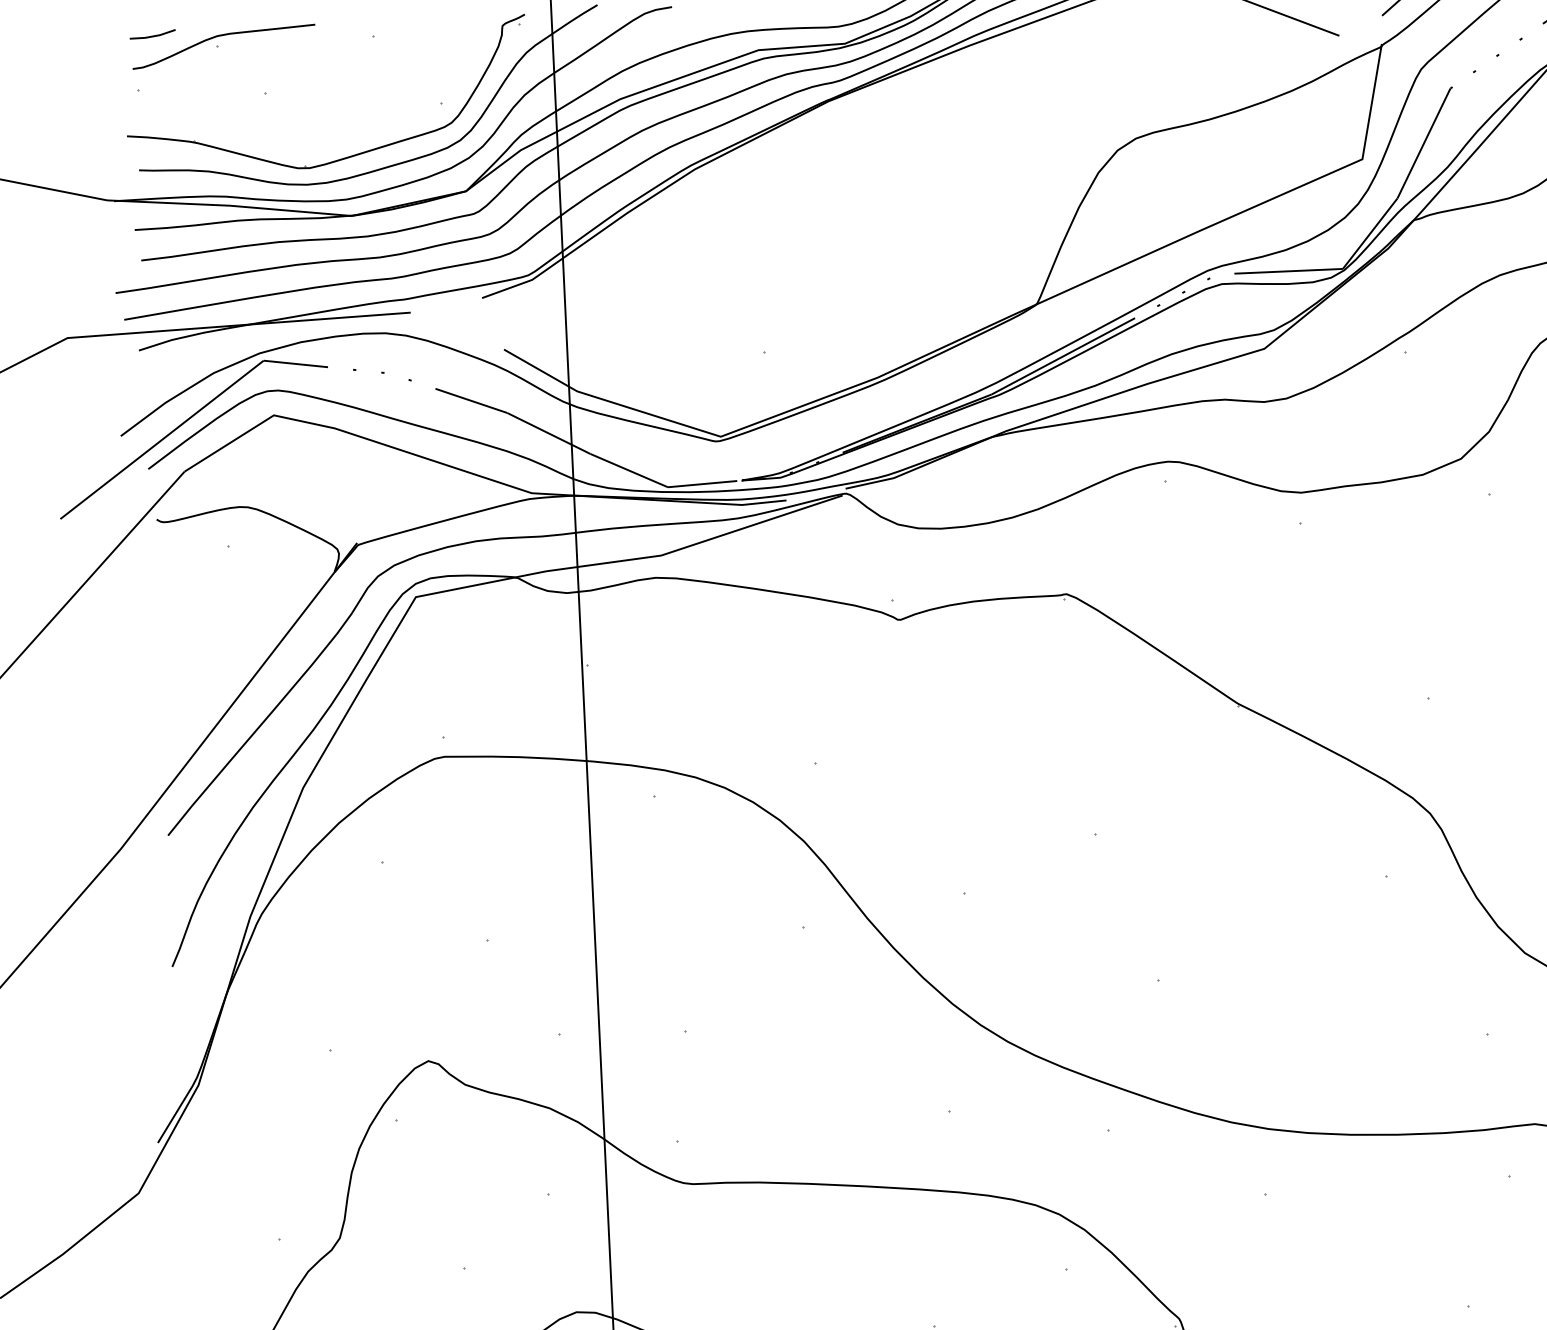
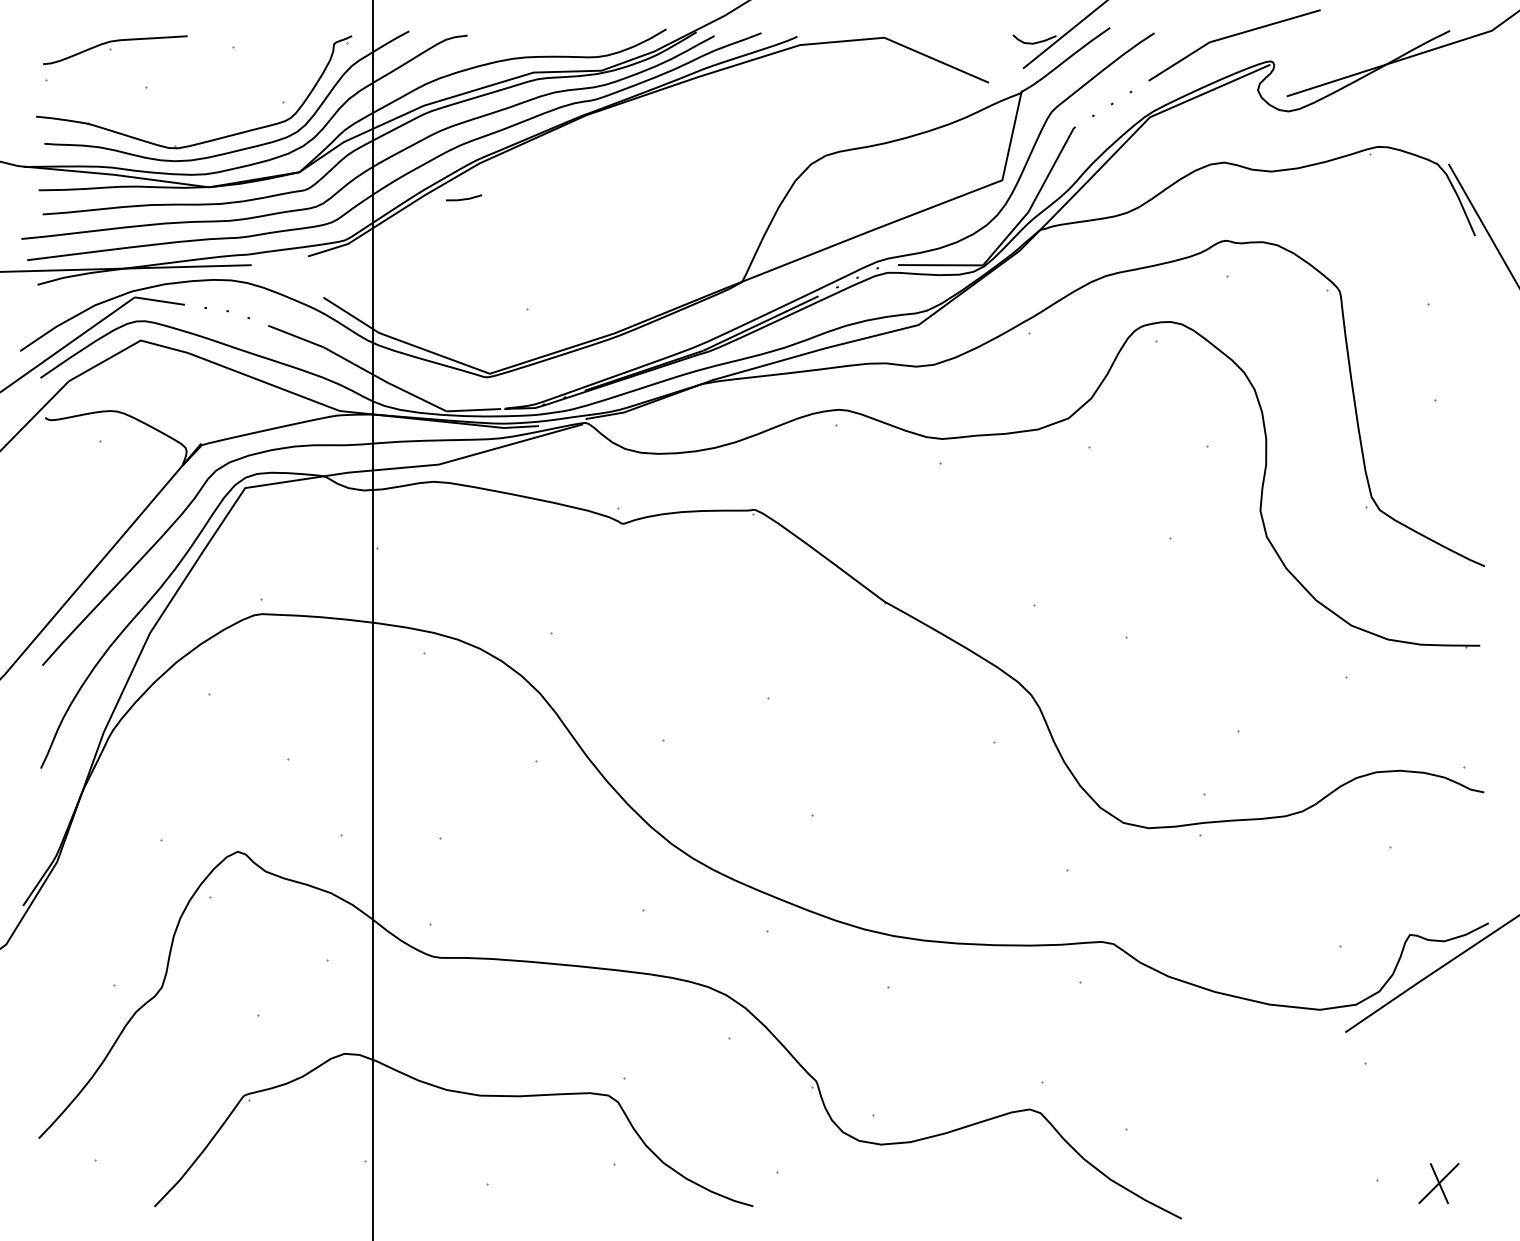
line: (153, 35) -> (464, 198), moved

